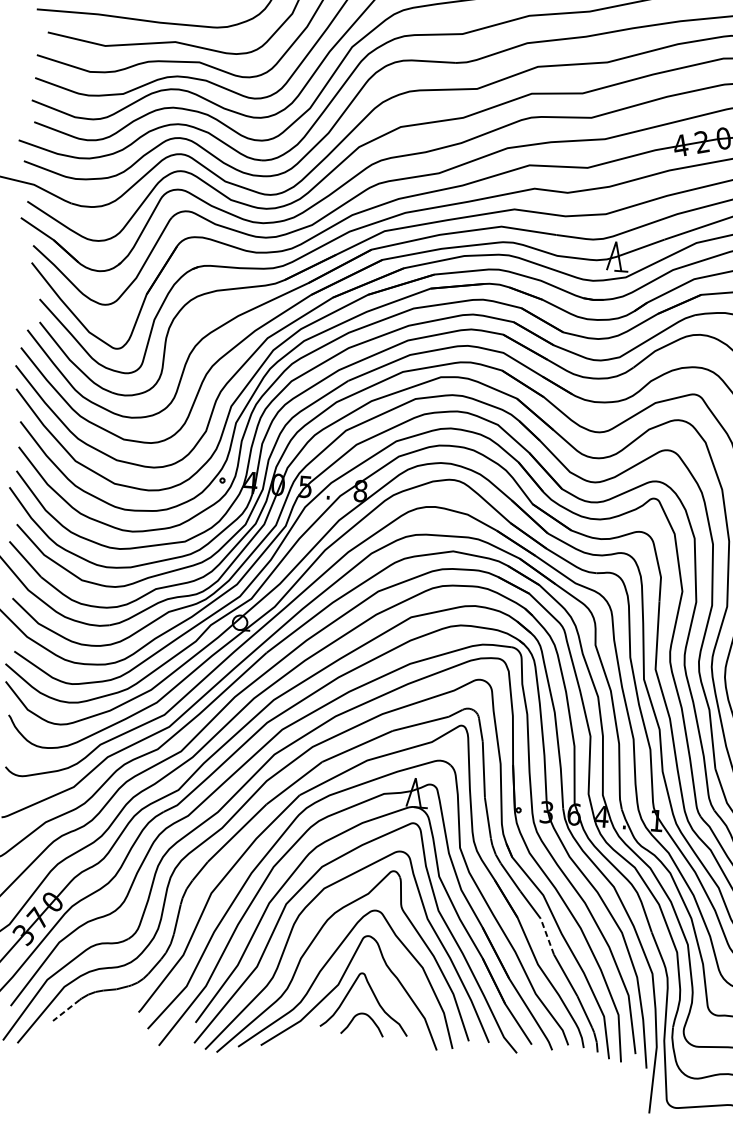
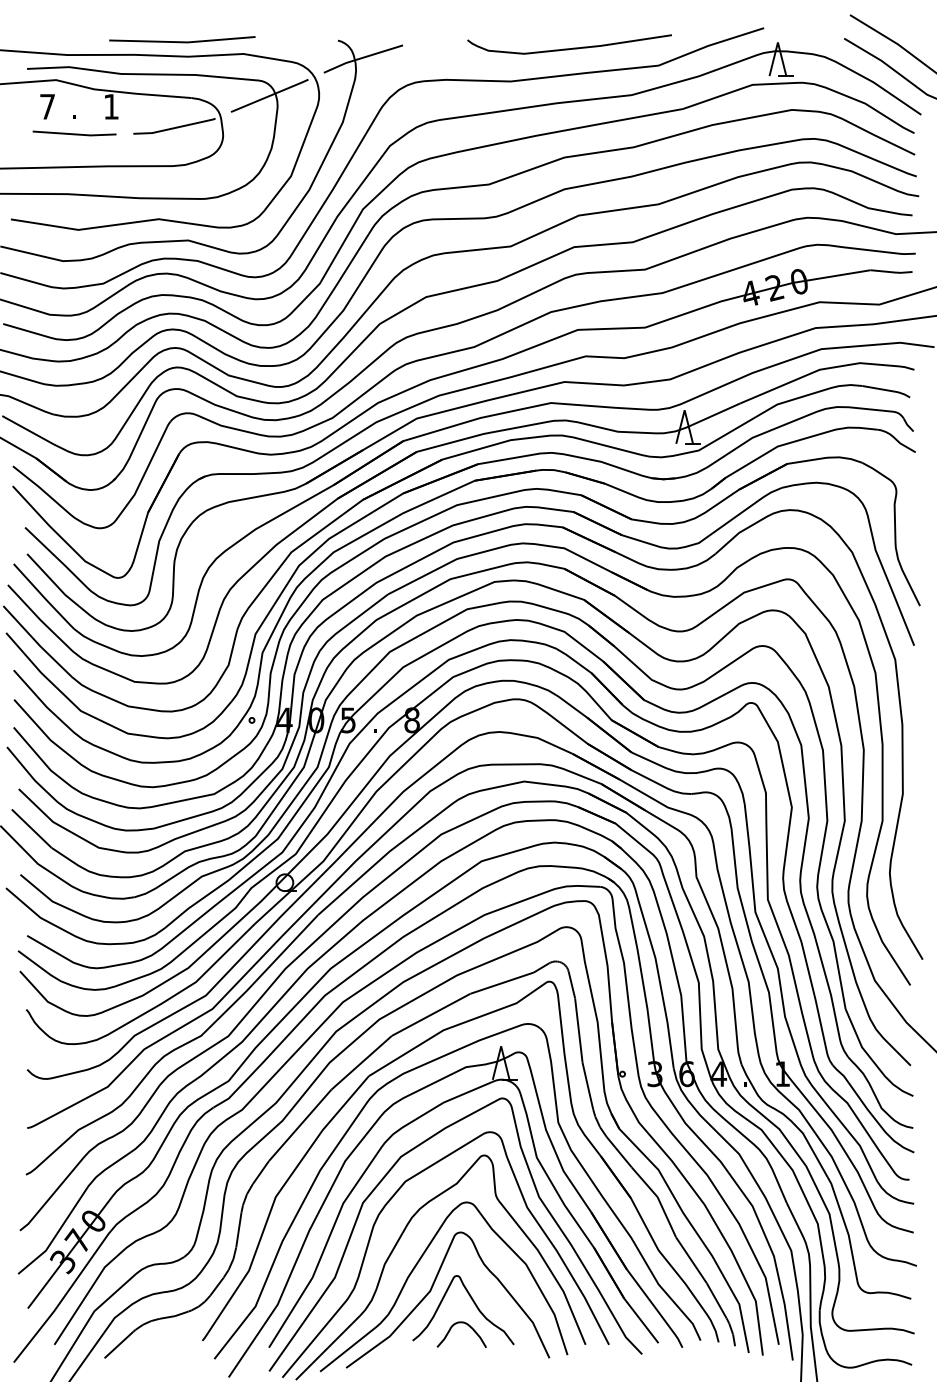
line: (547, 935) -> (666, 1216), dashed -> solid
line: (66, 1010) -> (119, 1344), dashed -> solid

